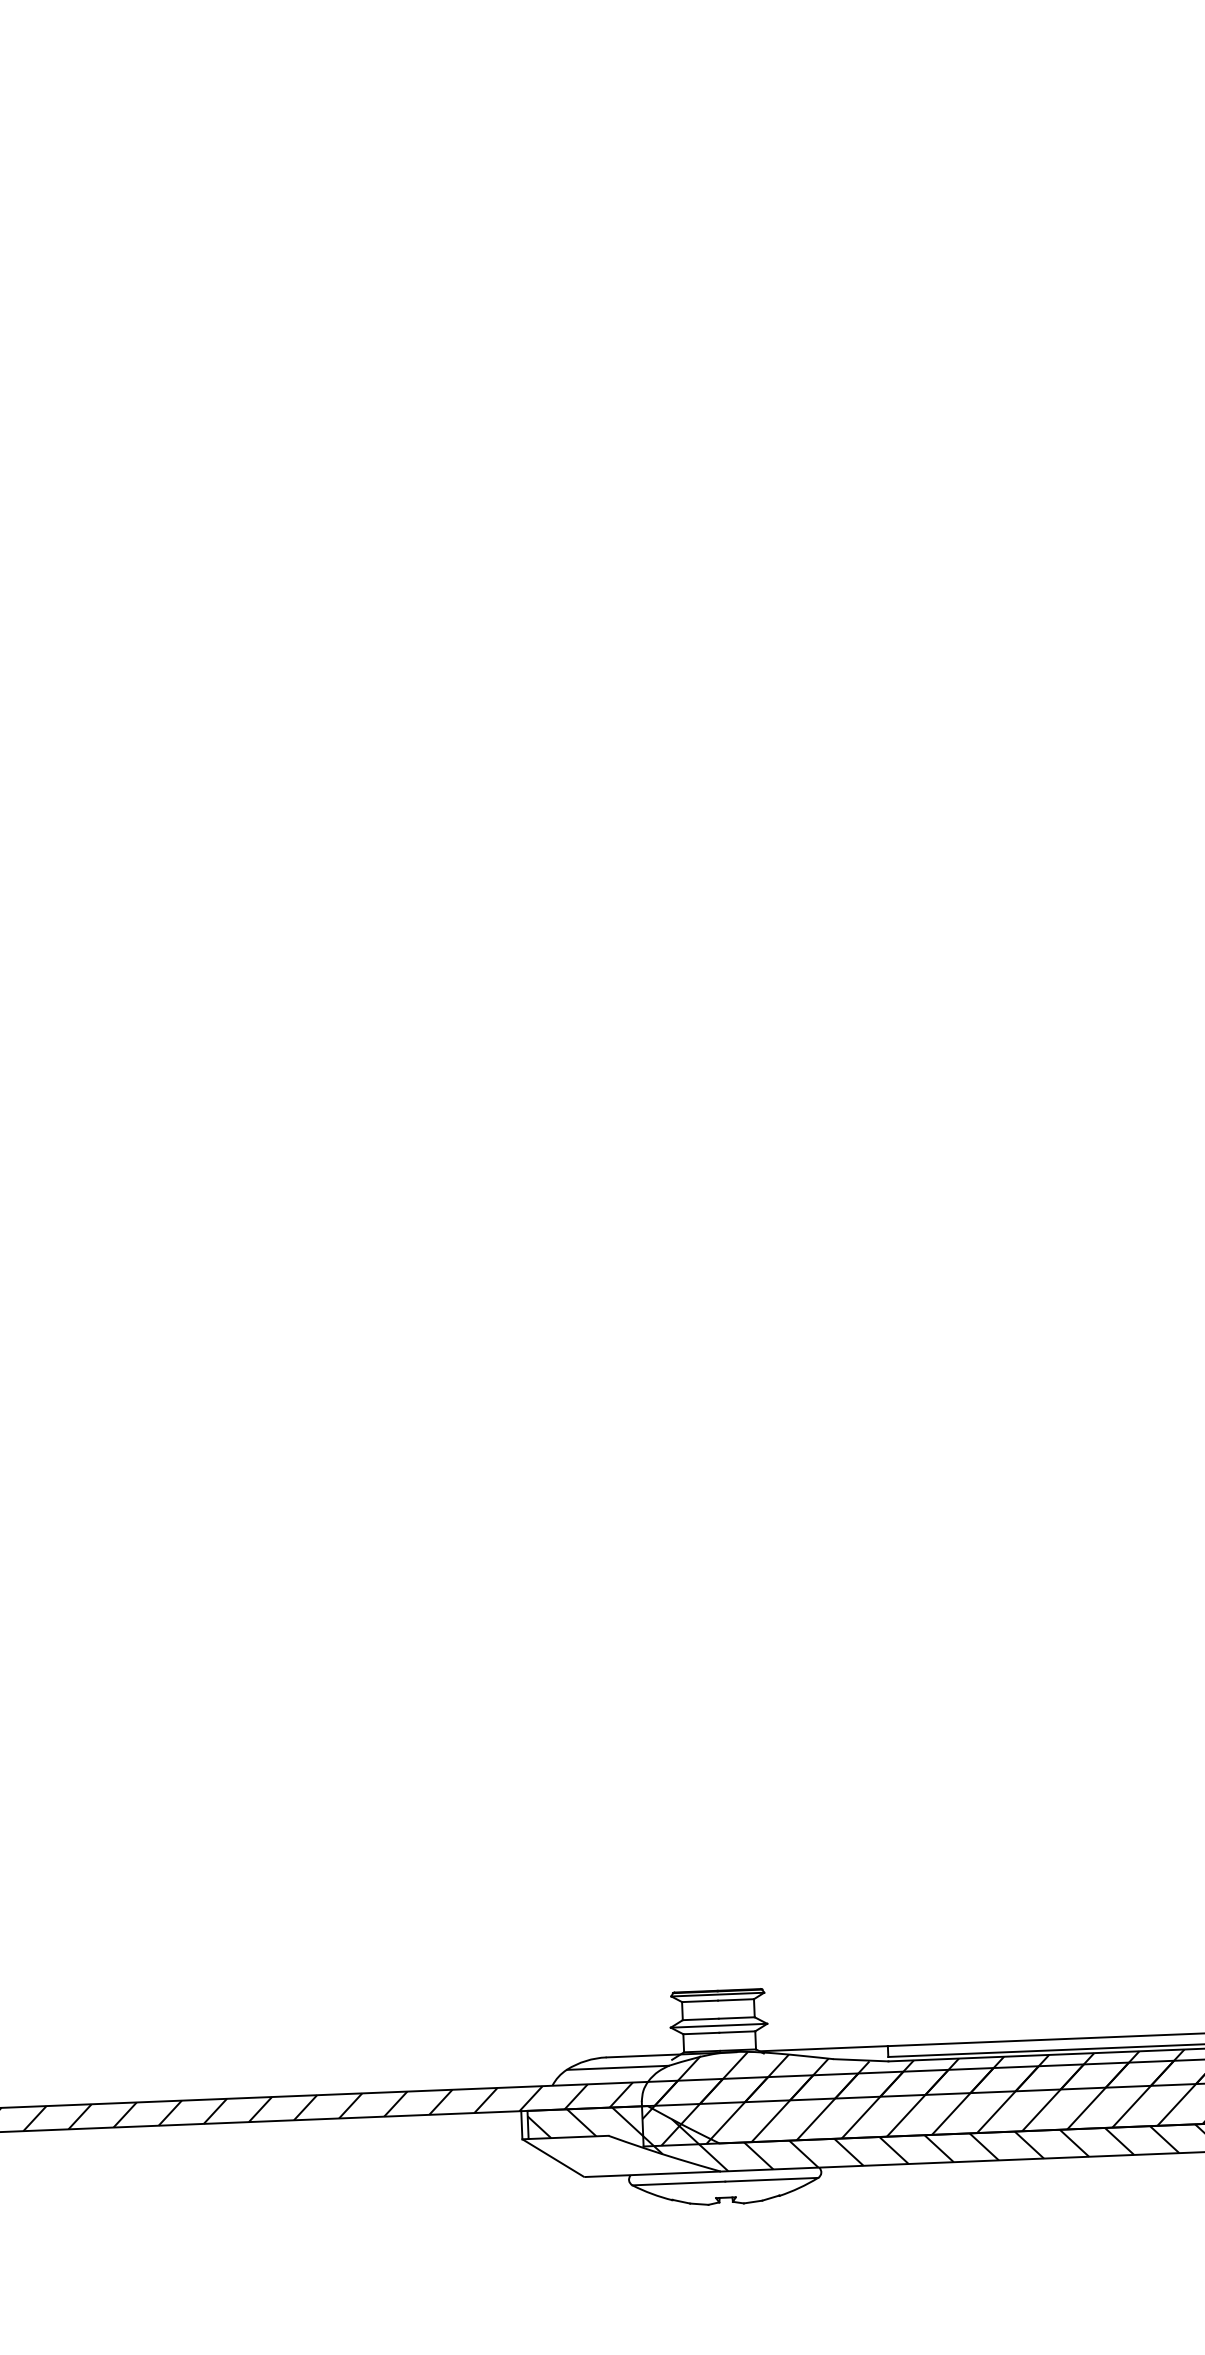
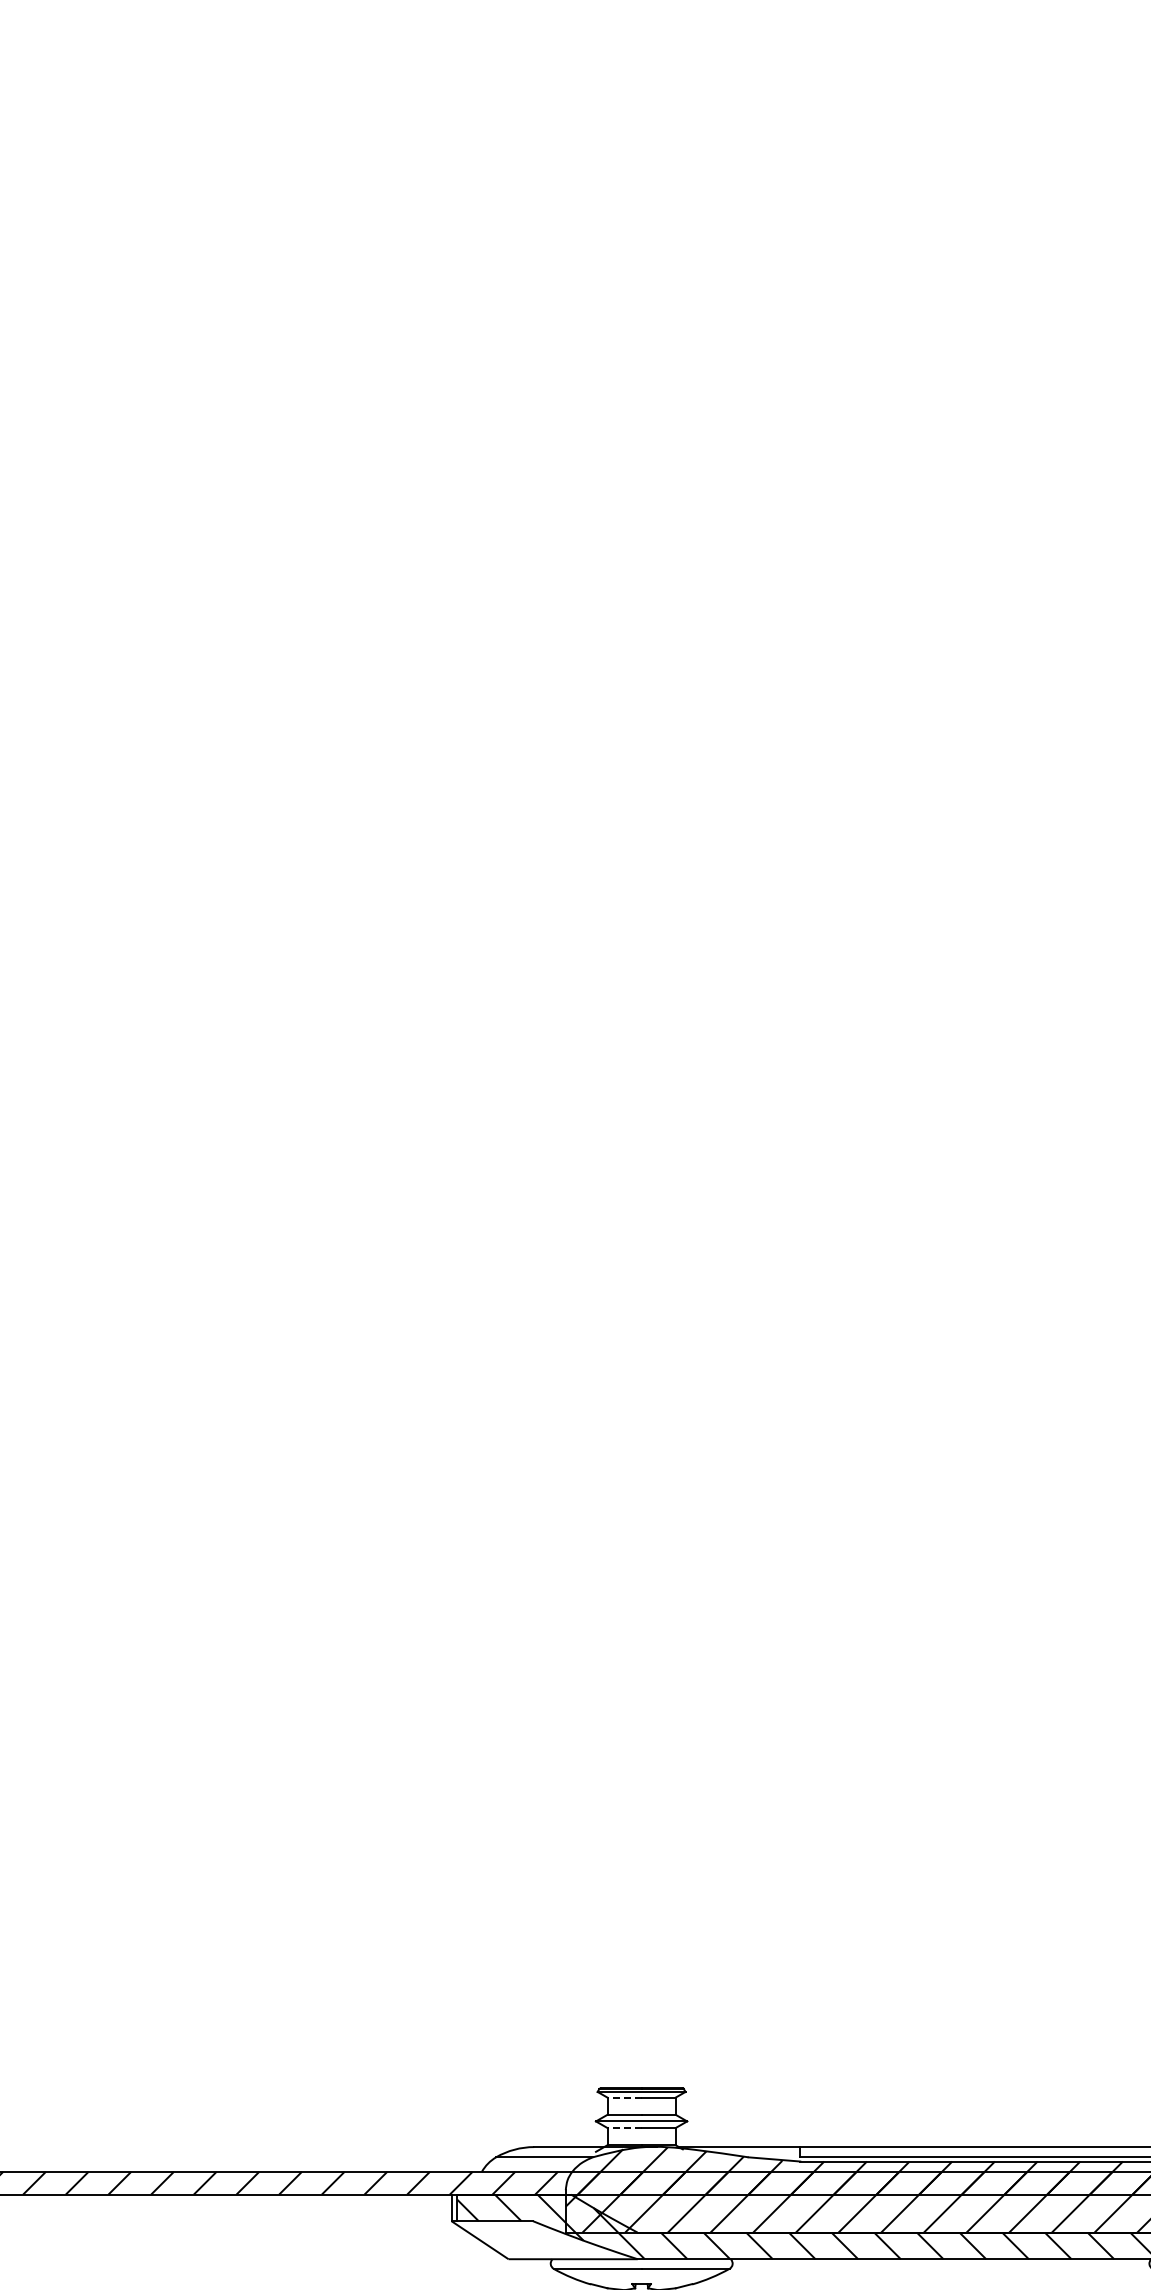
line: (699, 2001) -> (624, 2097), solid -> dashed
line: (701, 2033) -> (624, 2128), solid -> dashed

